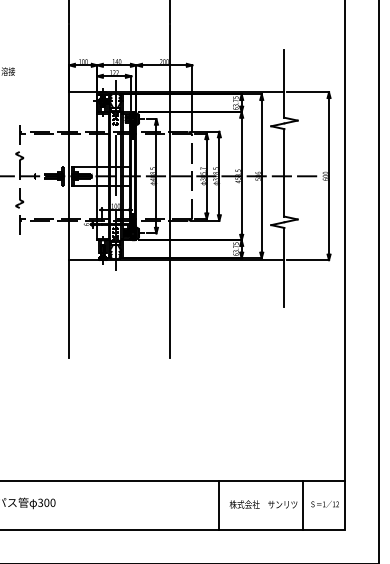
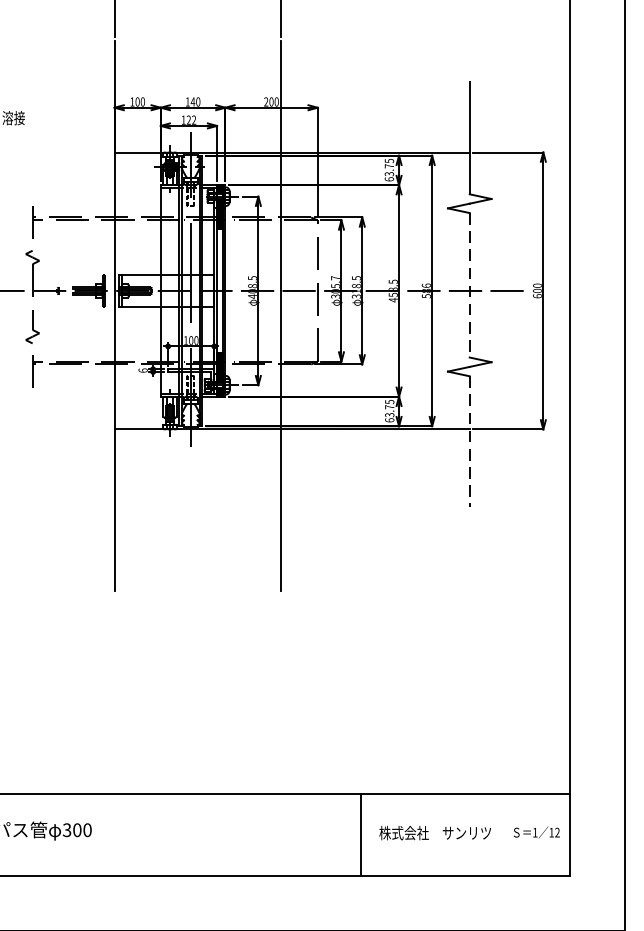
line: (284, 172) -> (469, 284), solid -> dashed
line: (284, 267) -> (469, 441), solid -> dashed
line: (302, 505) -> (499, 834), removed

